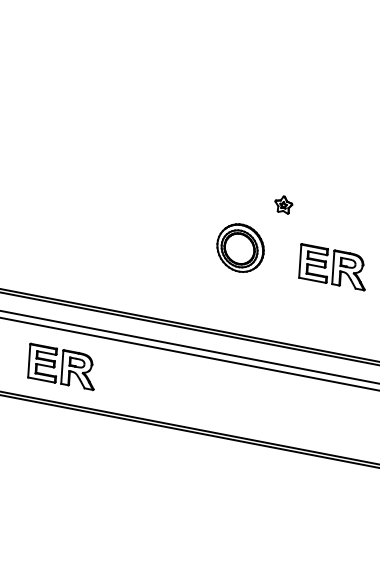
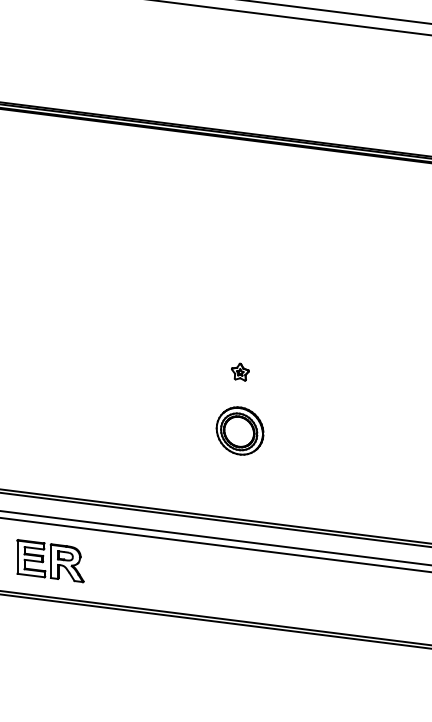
part: (283, 204) -> (240, 371), moved
part: (240, 247) -> (239, 430), moved
part: (332, 267) -> (314, 444), removed

